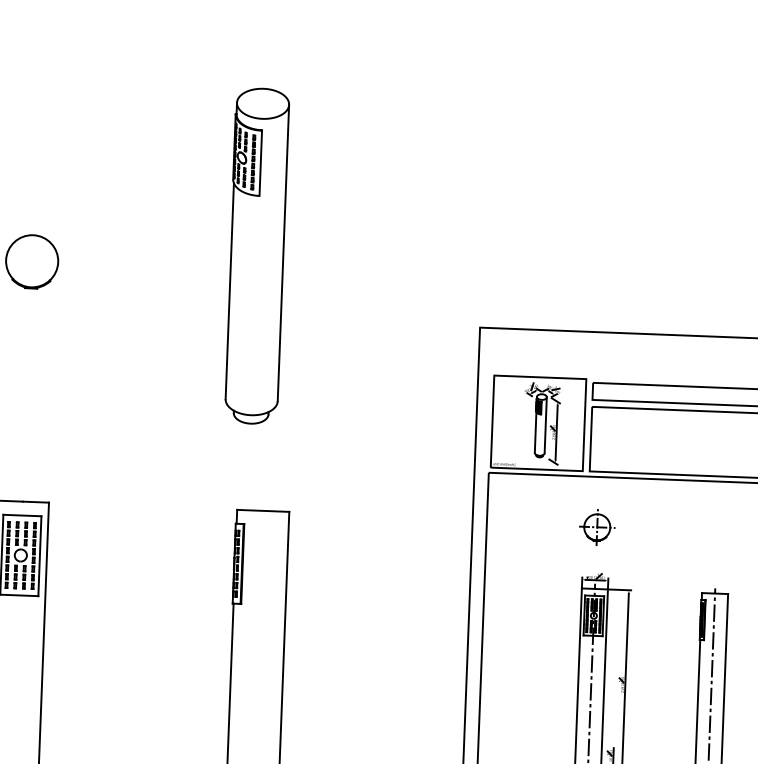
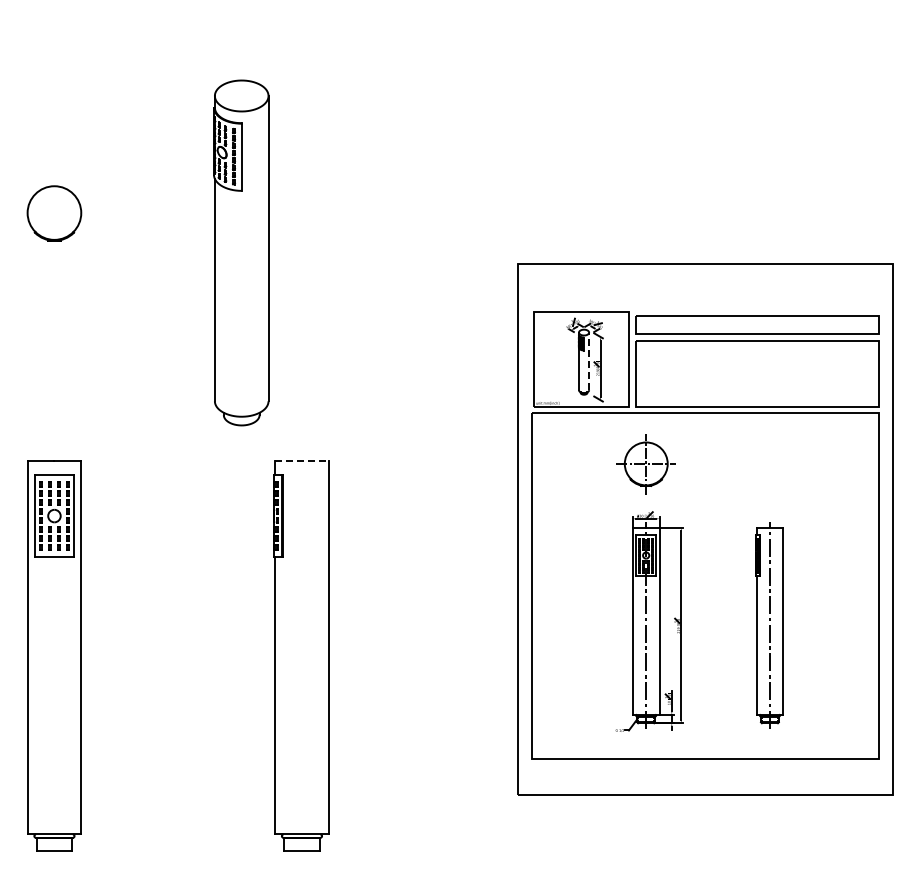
part: (257, 255) -> (241, 252), moved
line: (546, 425) -> (589, 361), solid -> dashed
line: (262, 510) -> (301, 460), solid -> dashed
part: (596, 527) -> (645, 464), size x1.6

